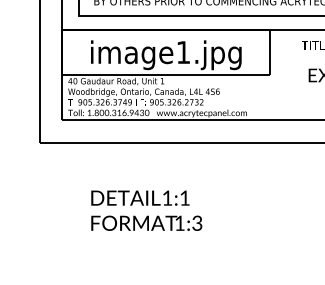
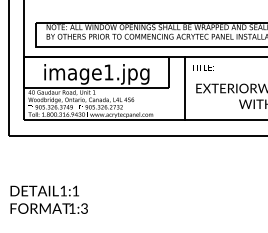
line: (293, 74) -> (185, 87), added
text: (145, 210) -> (48, 199), moved

